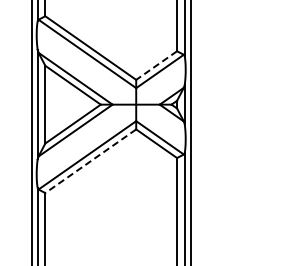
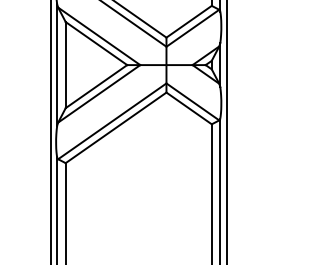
line: (156, 65) -> (188, 21), dashed -> solid
line: (90, 161) -> (115, 128), dashed -> solid

